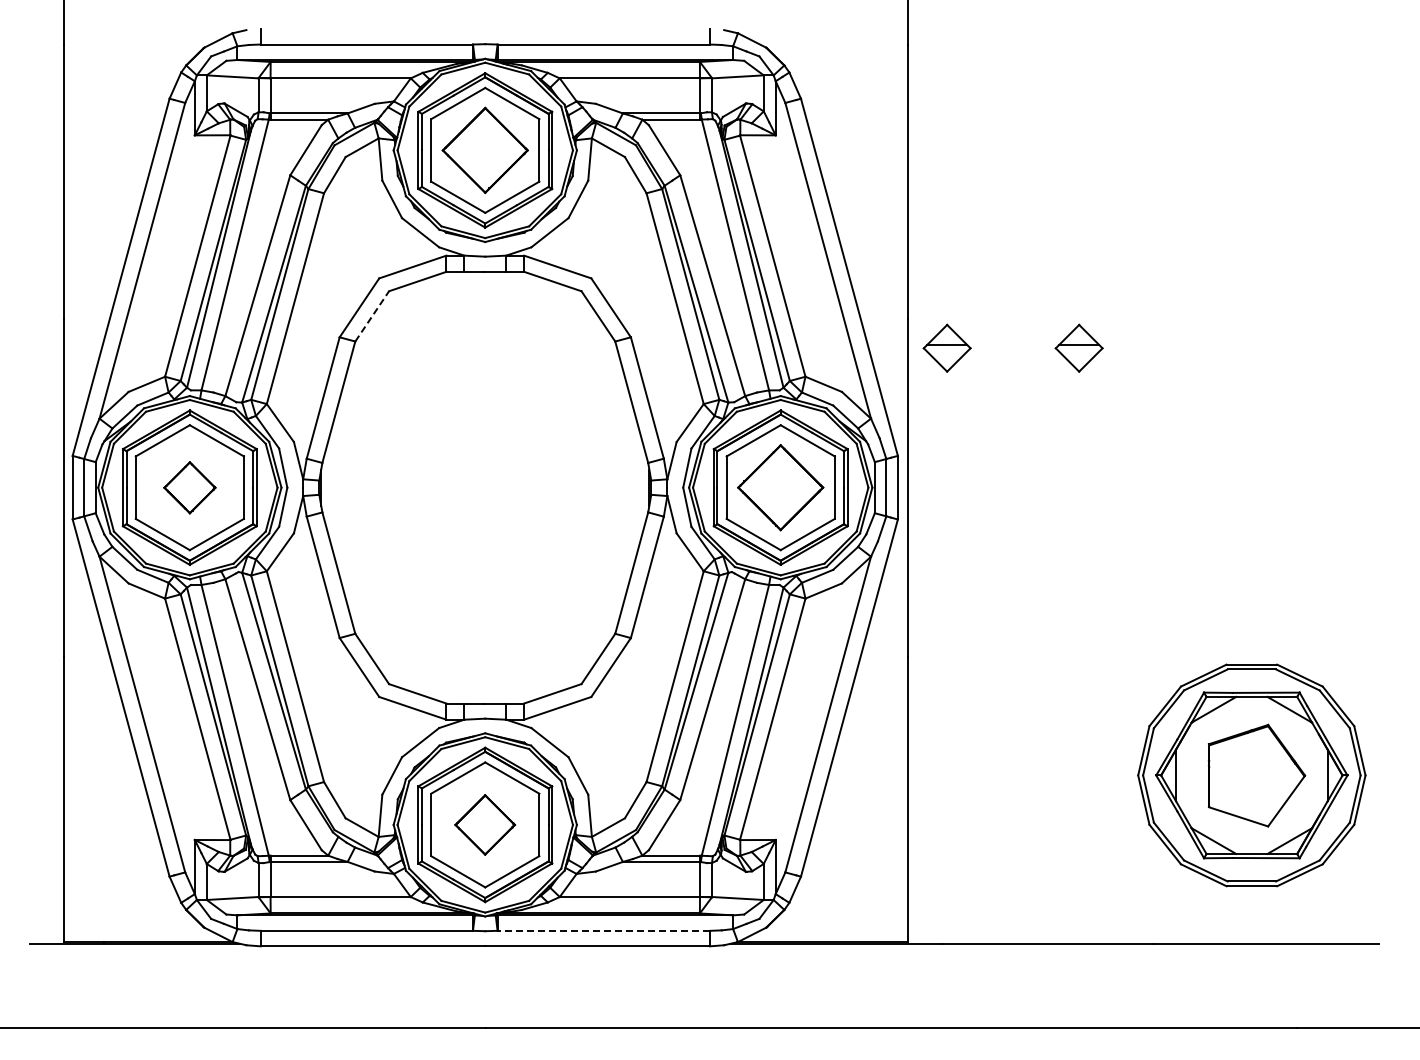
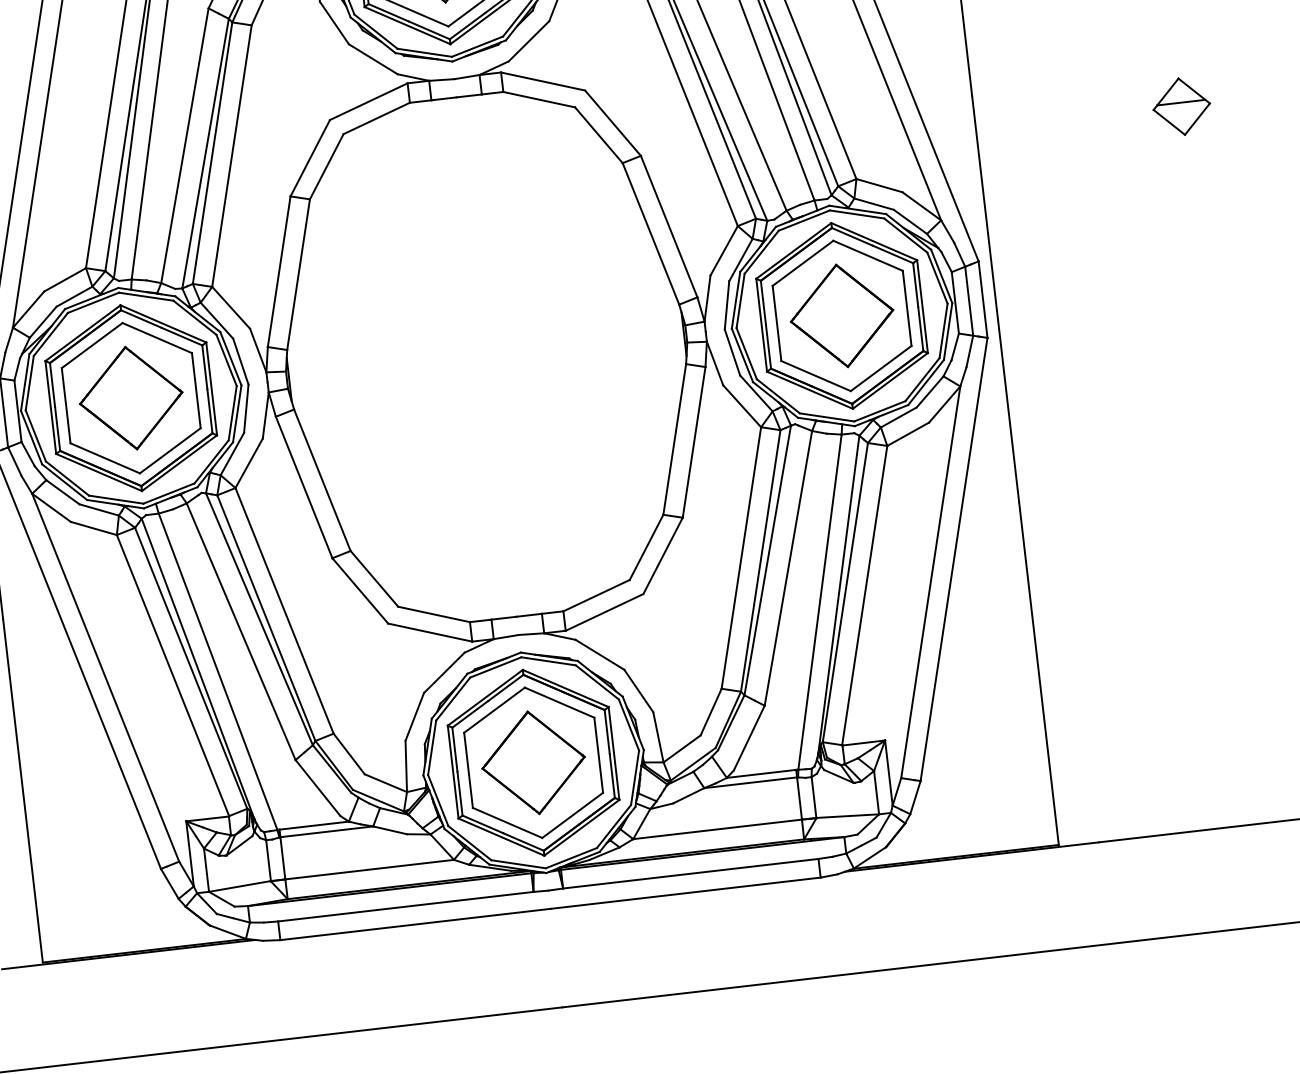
line: (372, 315) -> (326, 165), dashed -> solid
part: (946, 347) -> (1022, 124), removed
part: (189, 487) -> (130, 398), size x1.67
part: (484, 824) -> (532, 762), size x1.43
line: (603, 930) -> (690, 873), dashed -> solid

